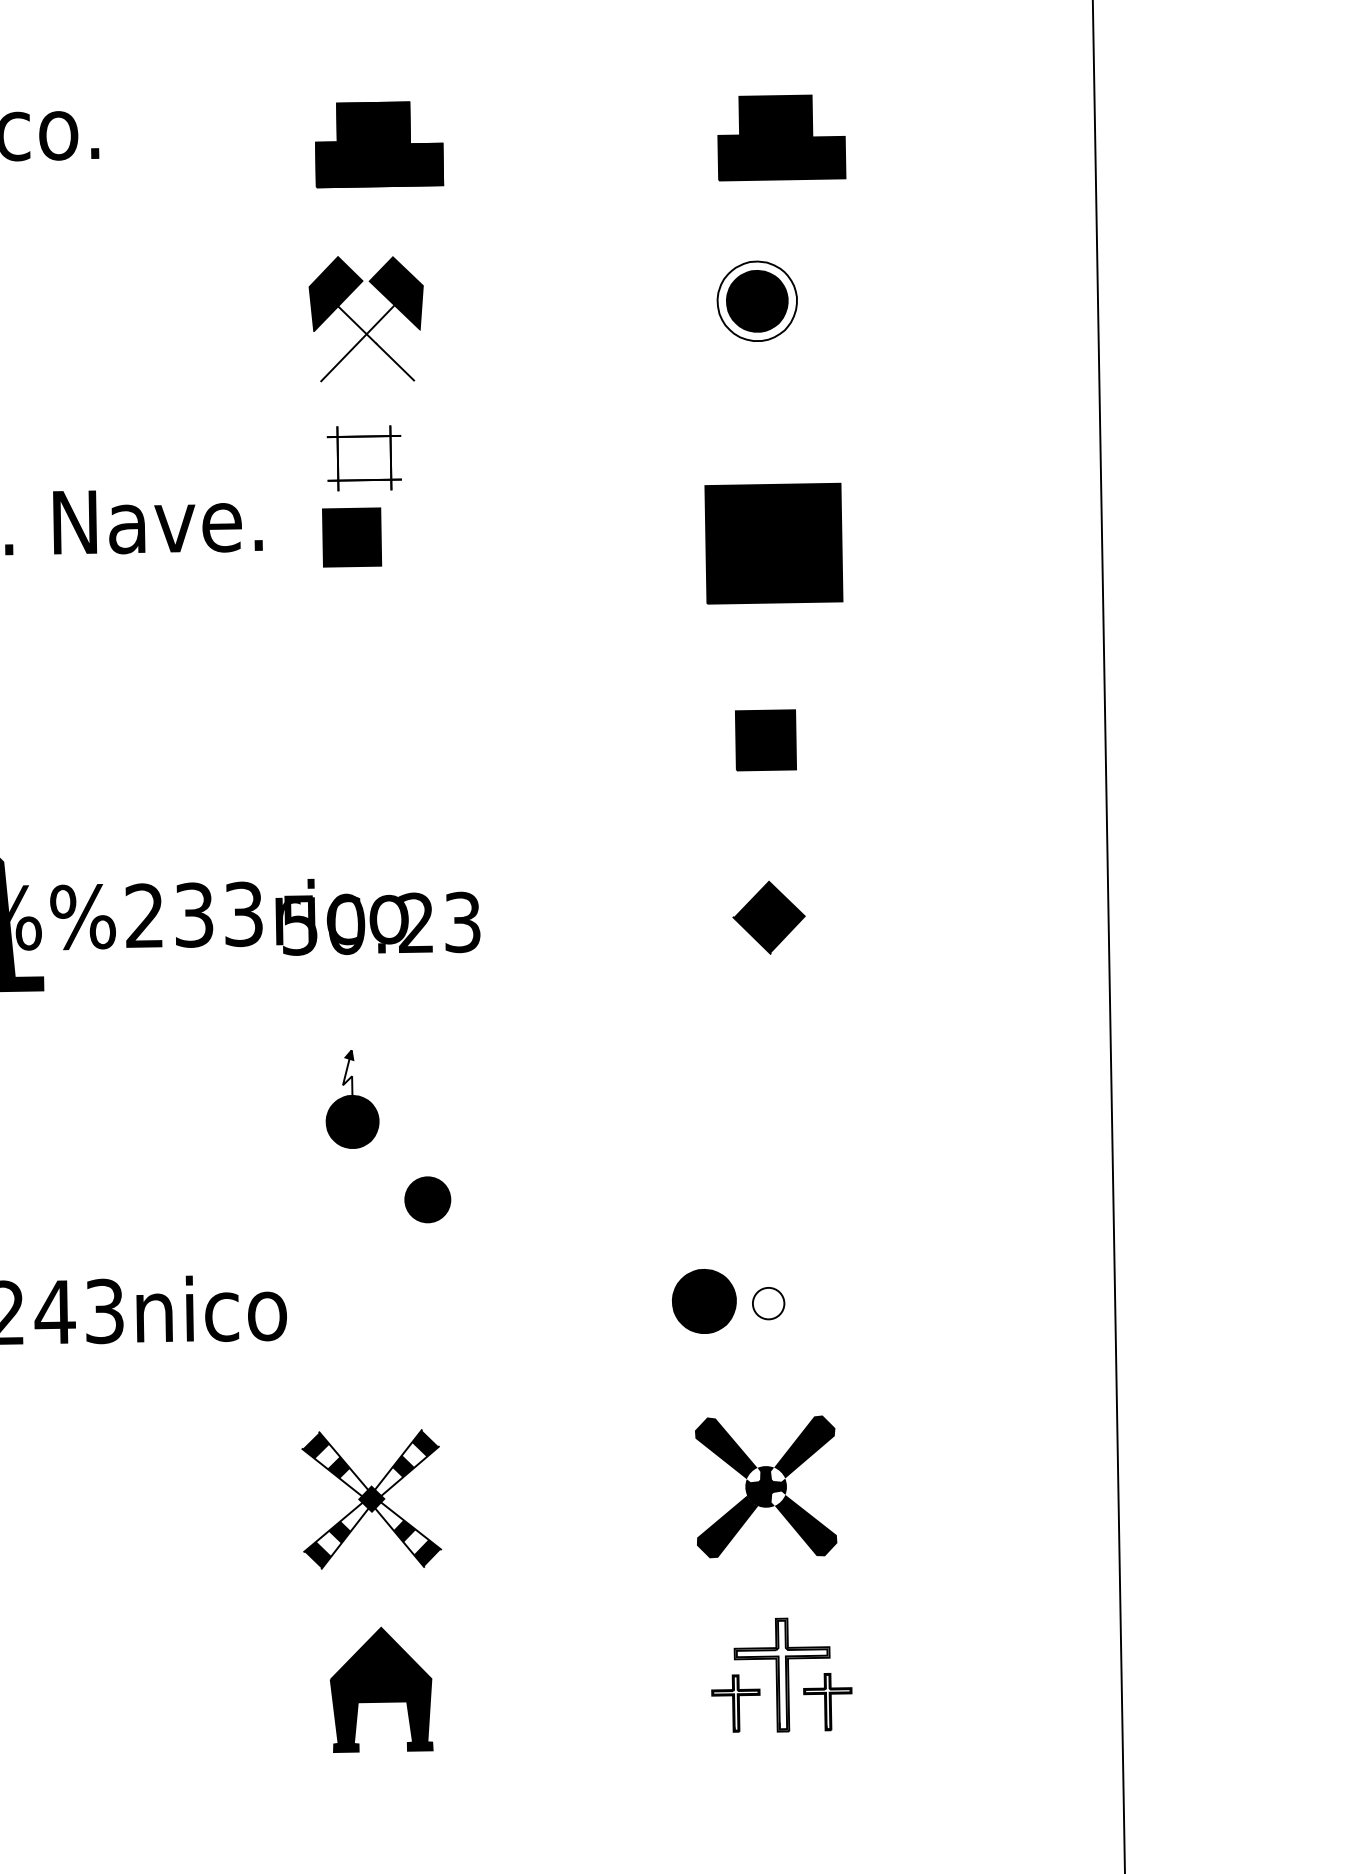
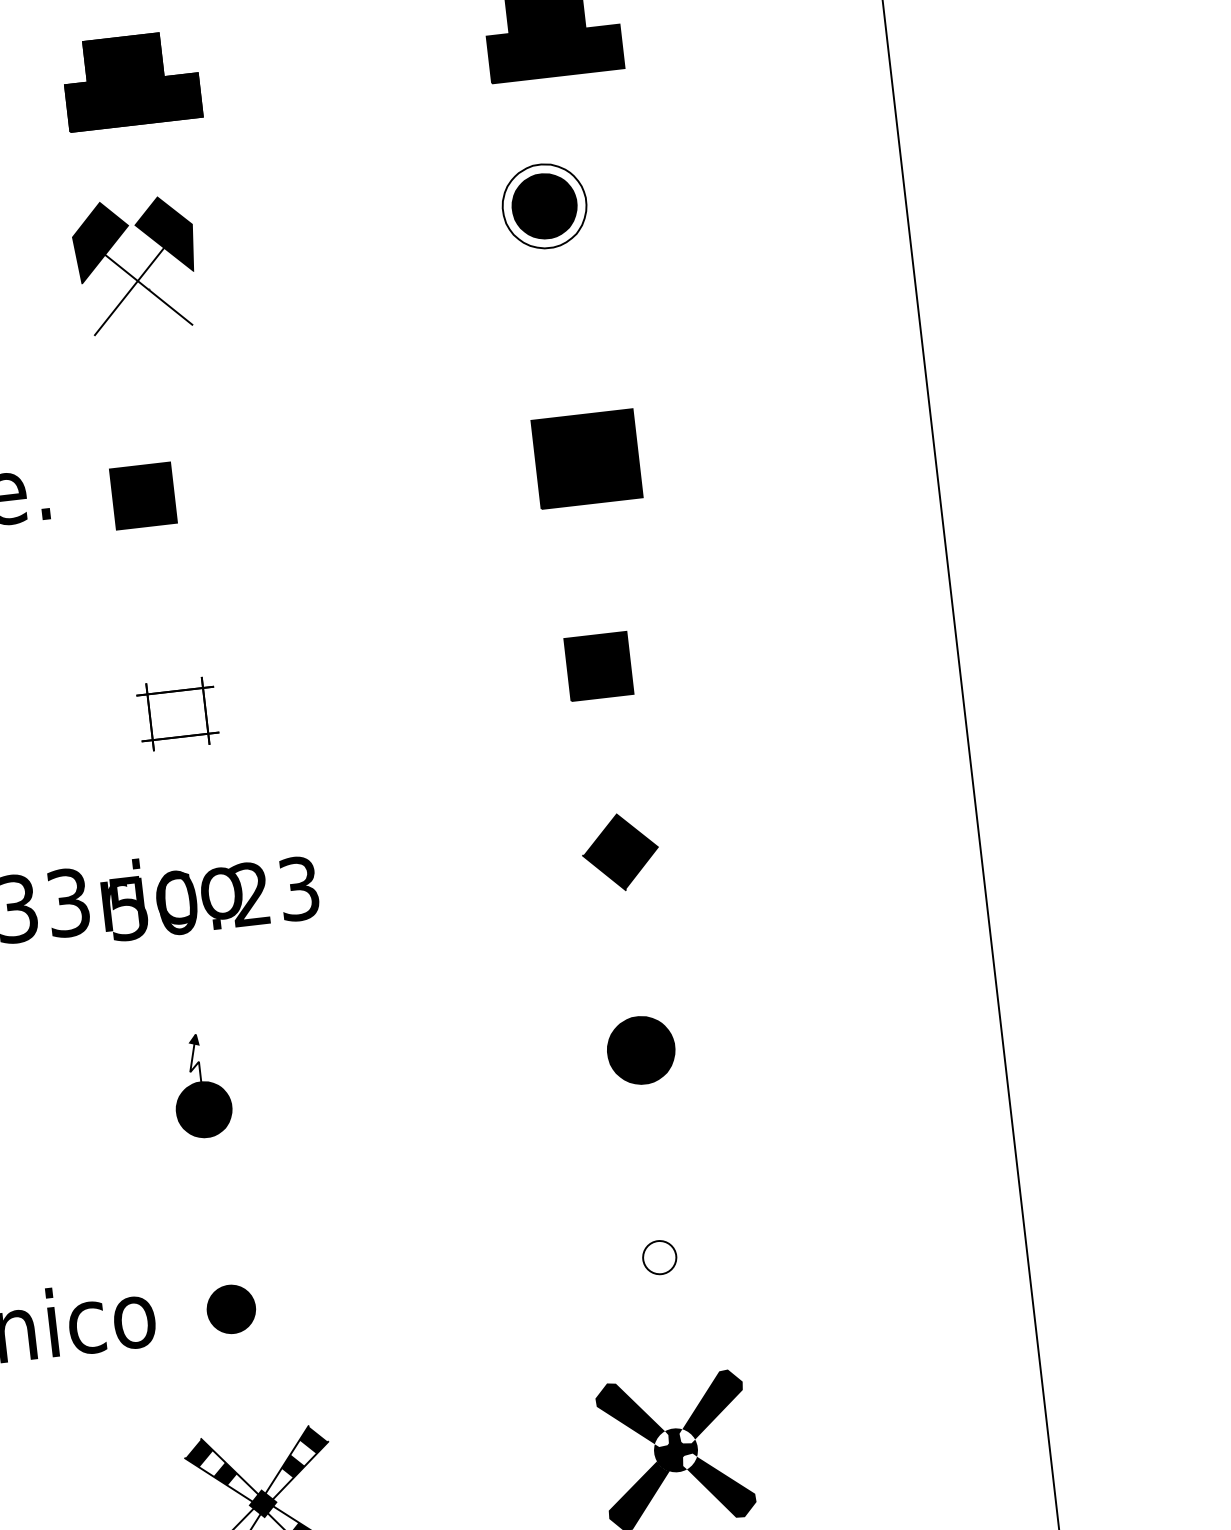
part: (363, 458) -> (176, 714), moved
part: (773, 543) -> (586, 458), size x0.71
part: (427, 1199) -> (231, 1309), moved
part: (704, 1301) -> (641, 1050), moved

